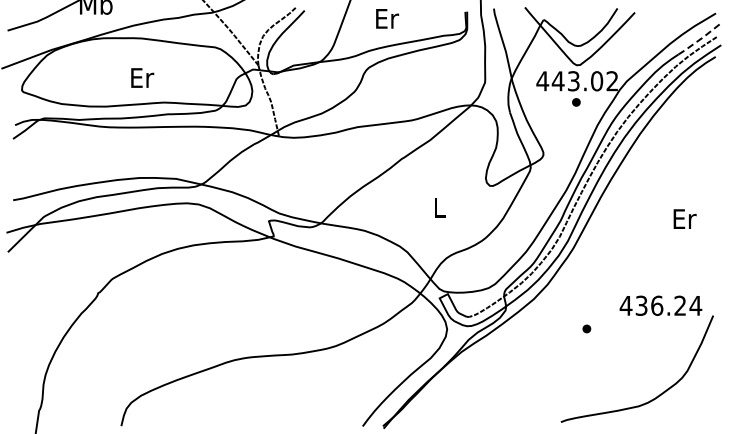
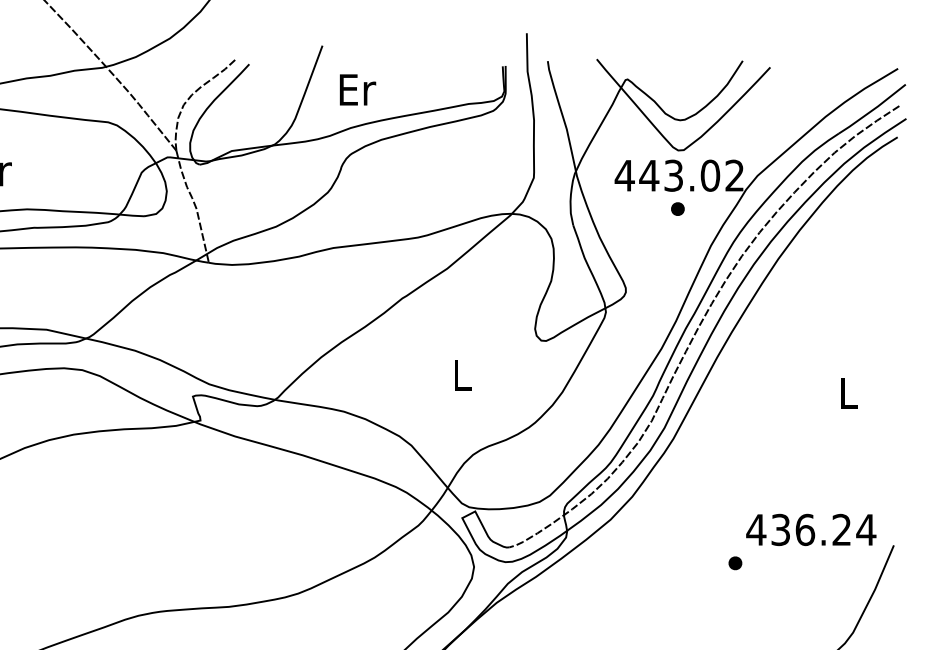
text: (387, 18) -> (357, 89), moved
line: (700, 39) -> (873, 109), dashed -> solid
text: (684, 218) -> (848, 392), Er -> L
part: (586, 328) -> (734, 562), moved

